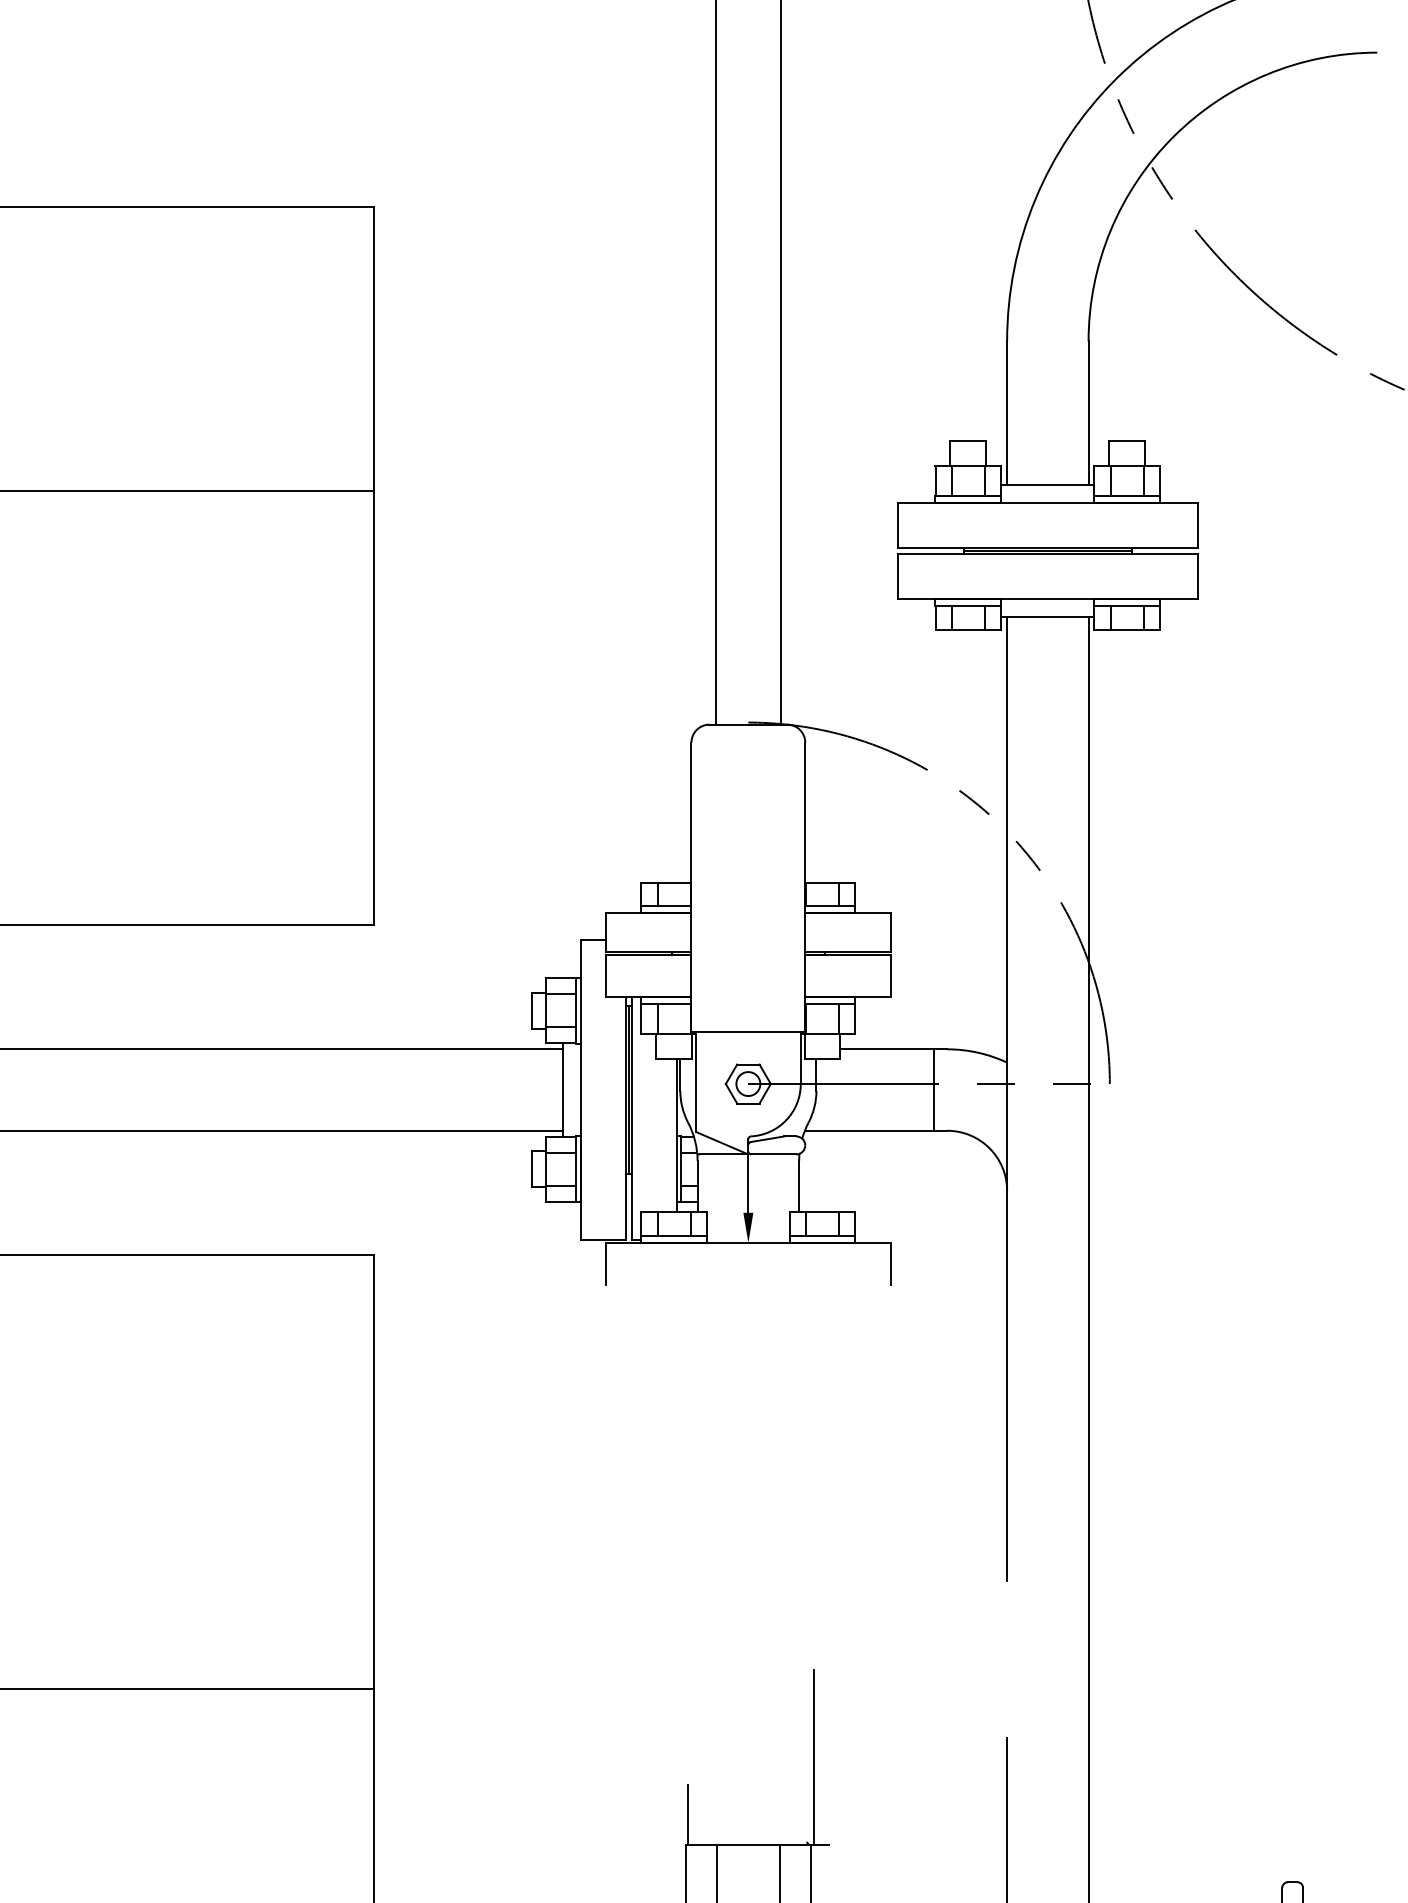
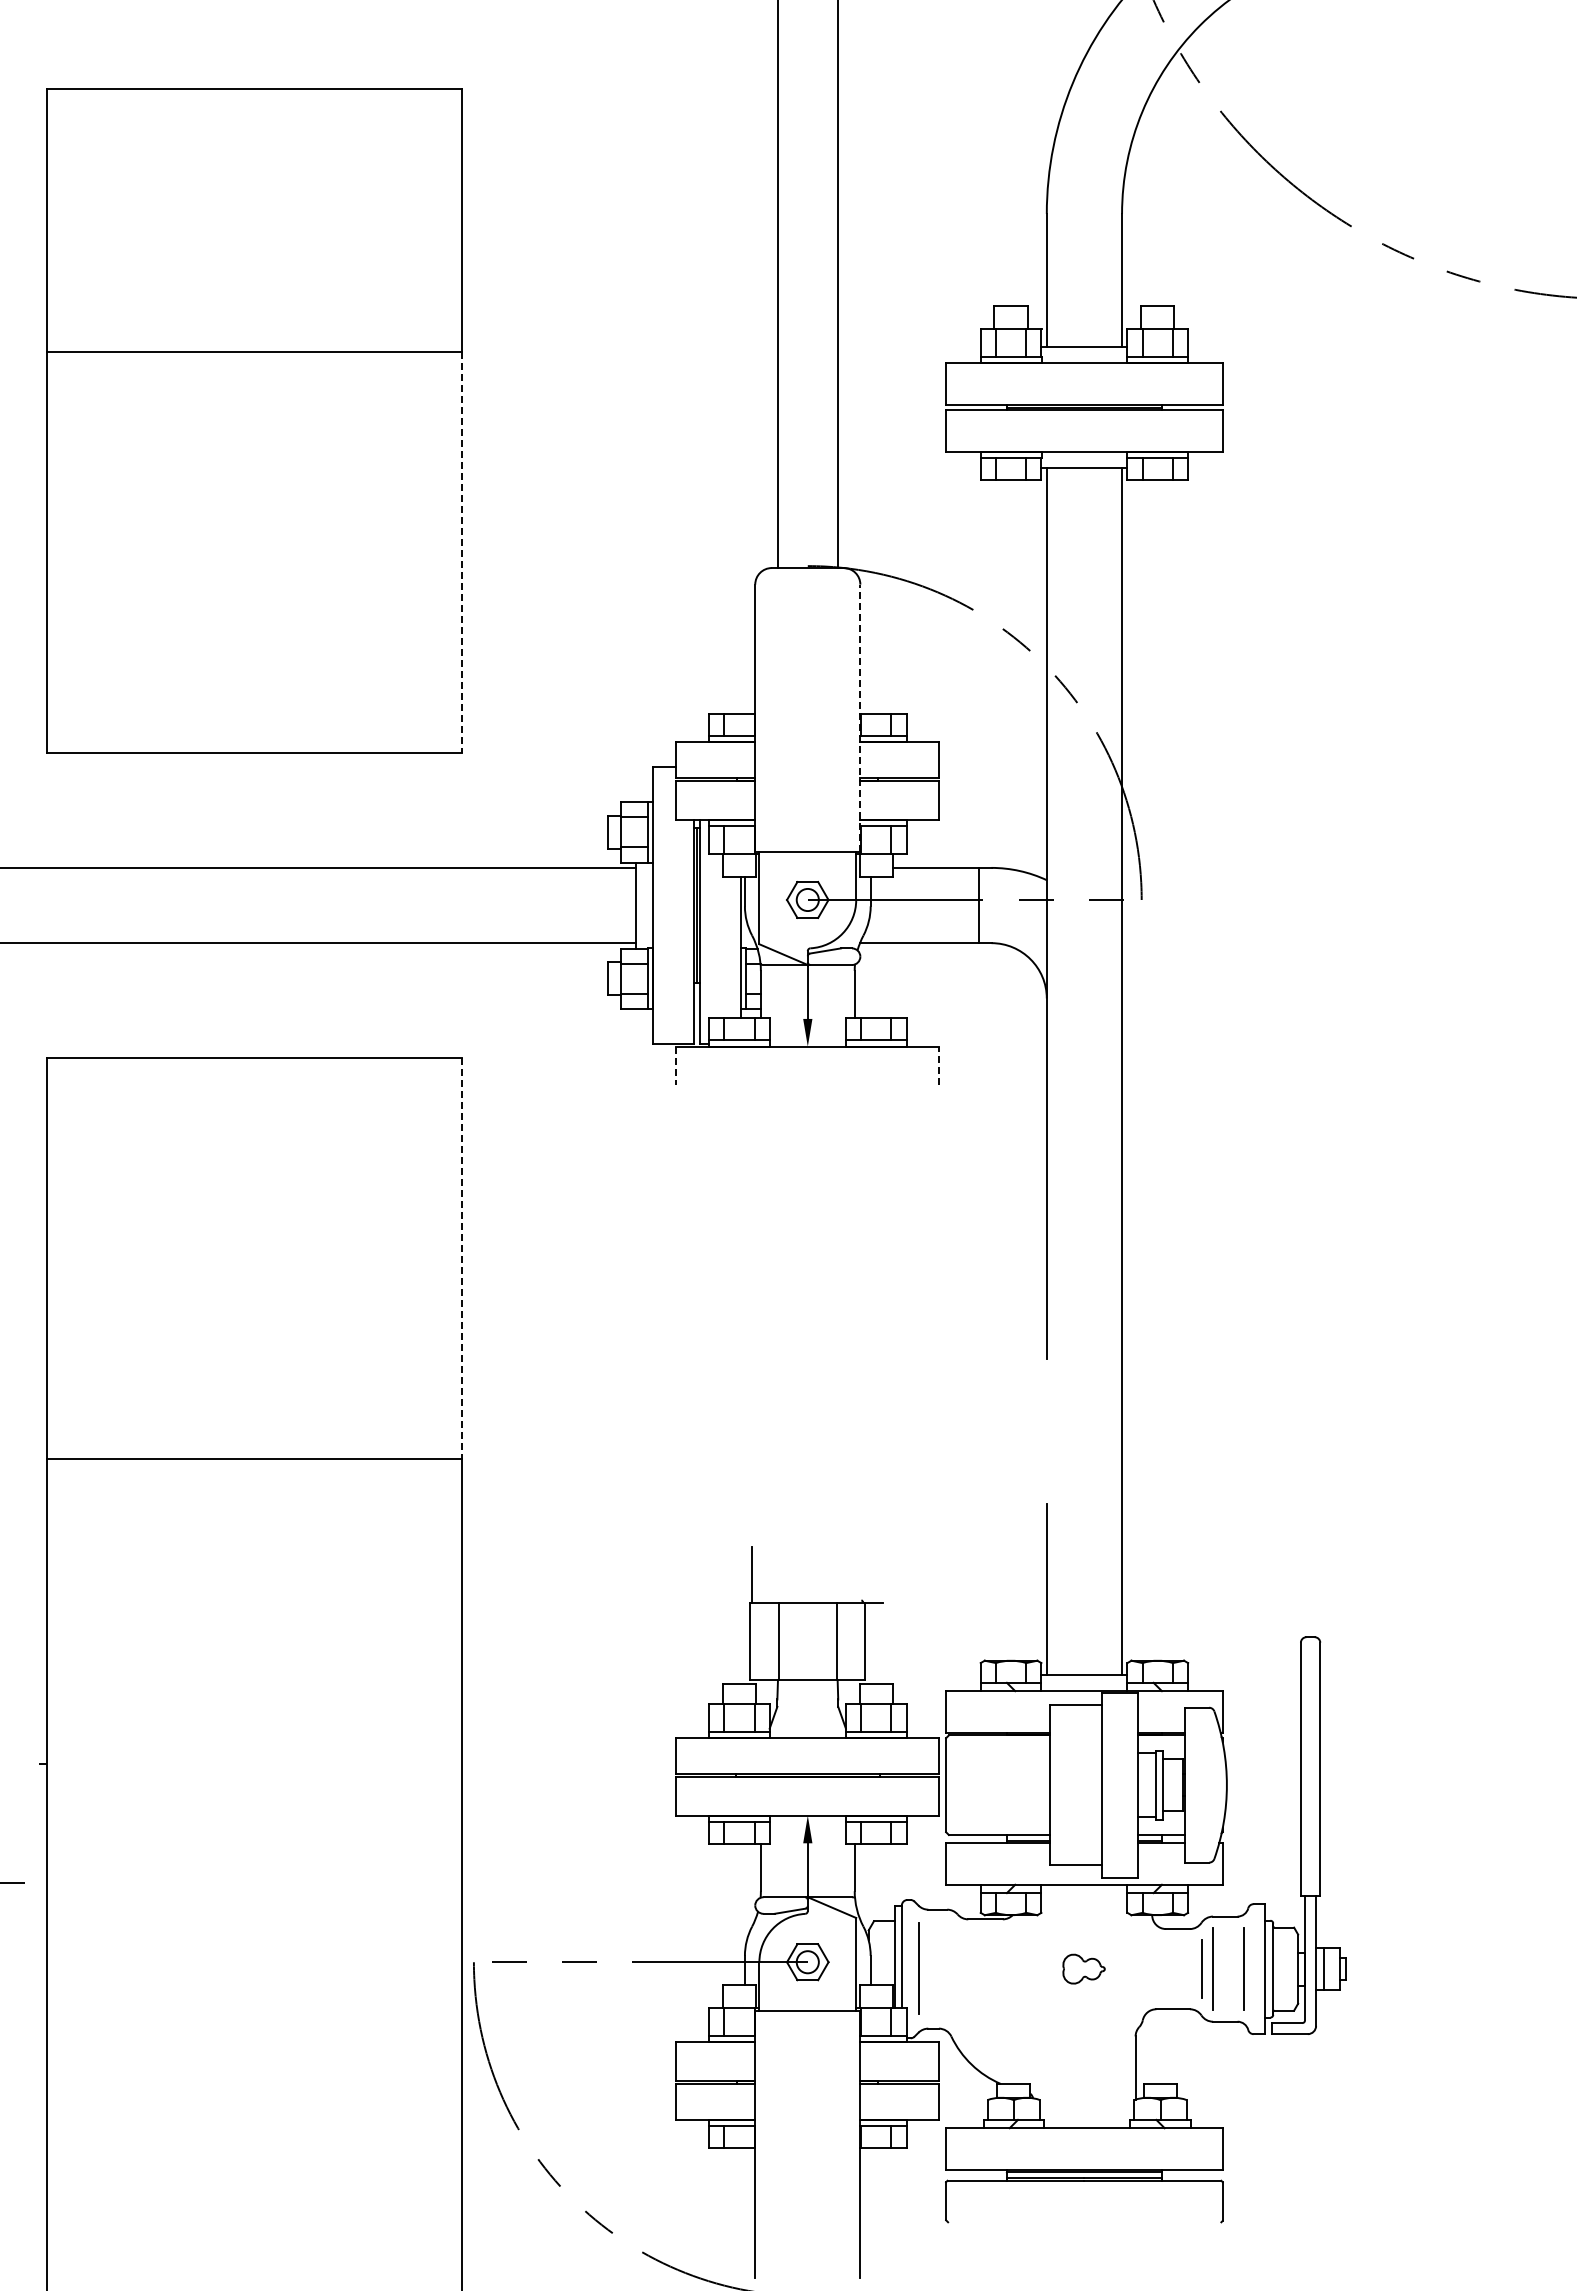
line: (374, 707) -> (462, 552), solid -> dashed
line: (805, 886) -> (860, 717), solid -> dashed
line: (890, 1263) -> (939, 1065), solid -> dashed
line: (606, 1264) -> (676, 1066), solid -> dashed
line: (374, 1472) -> (462, 1258), solid -> dashed
line: (814, 1756) -> (868, 1521), removed

